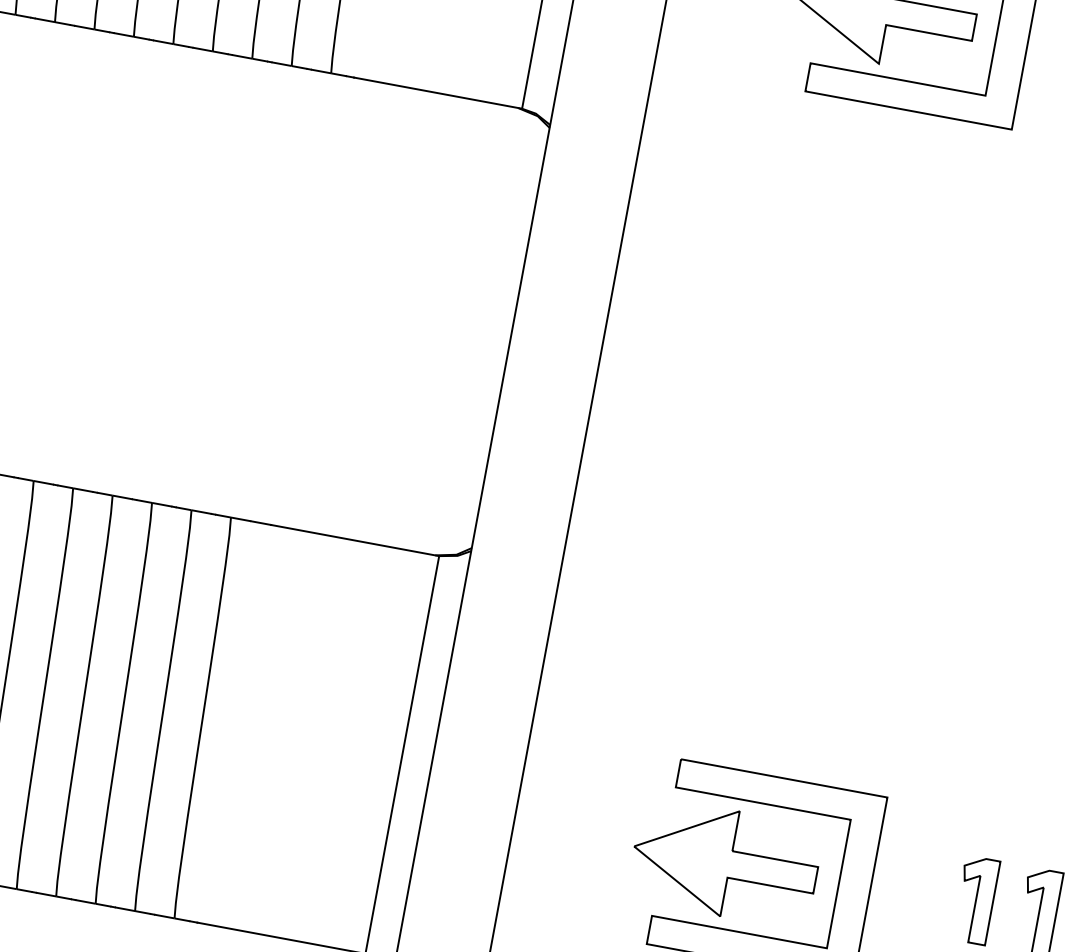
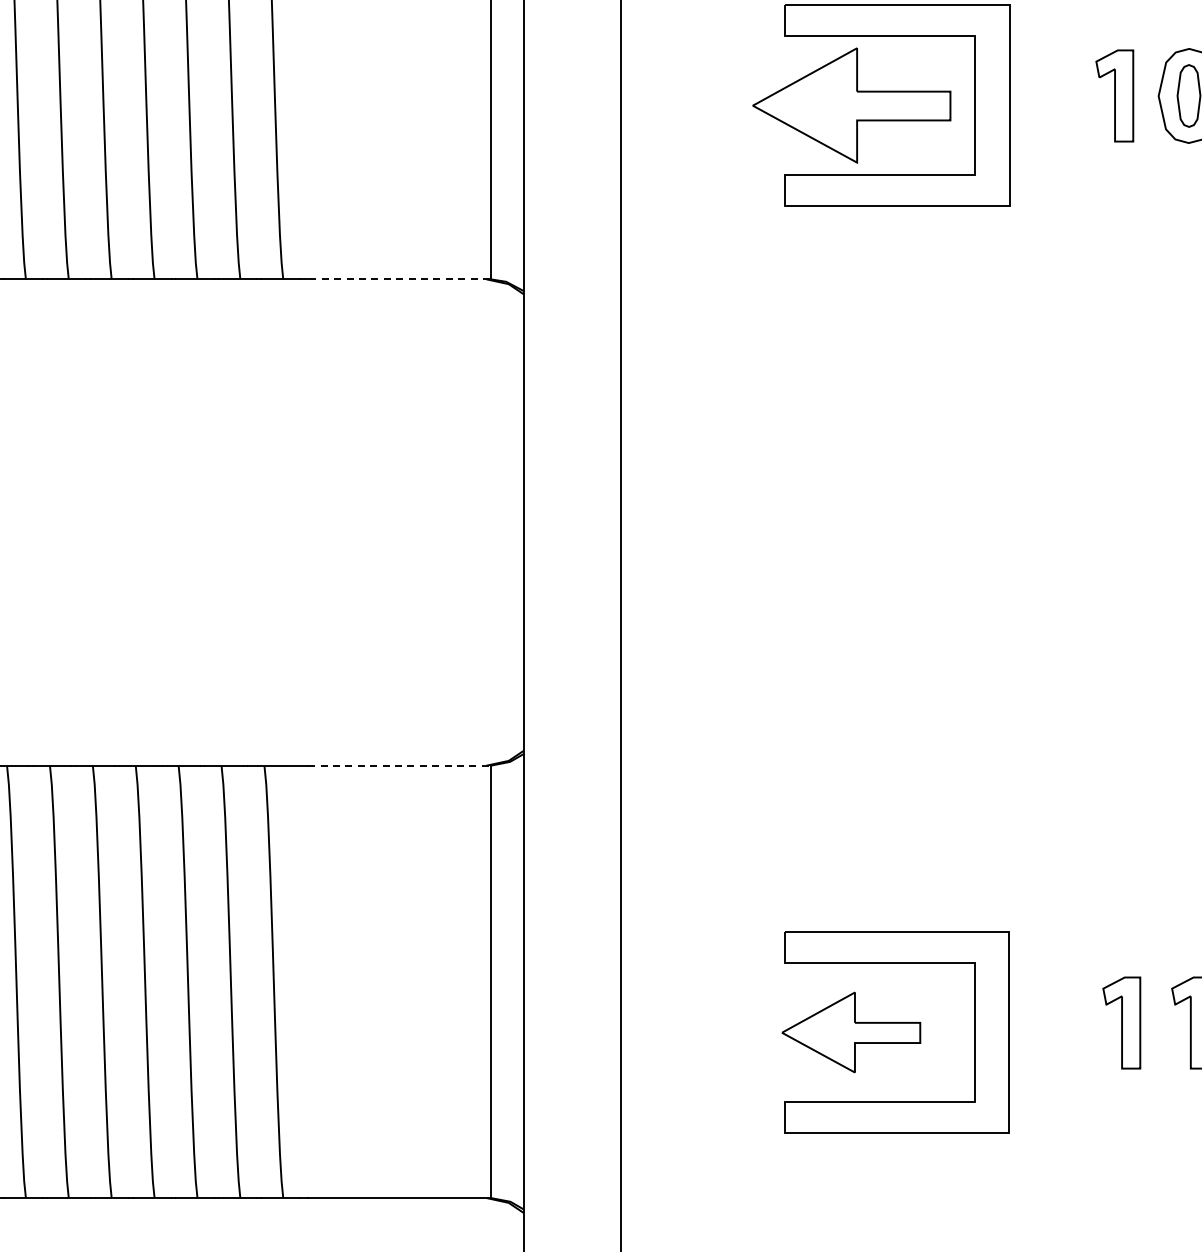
line: (438, 93) -> (399, 279), solid -> dashed
line: (355, 540) -> (399, 765), solid -> dashed
part: (725, 863) -> (851, 1032), size x0.7

